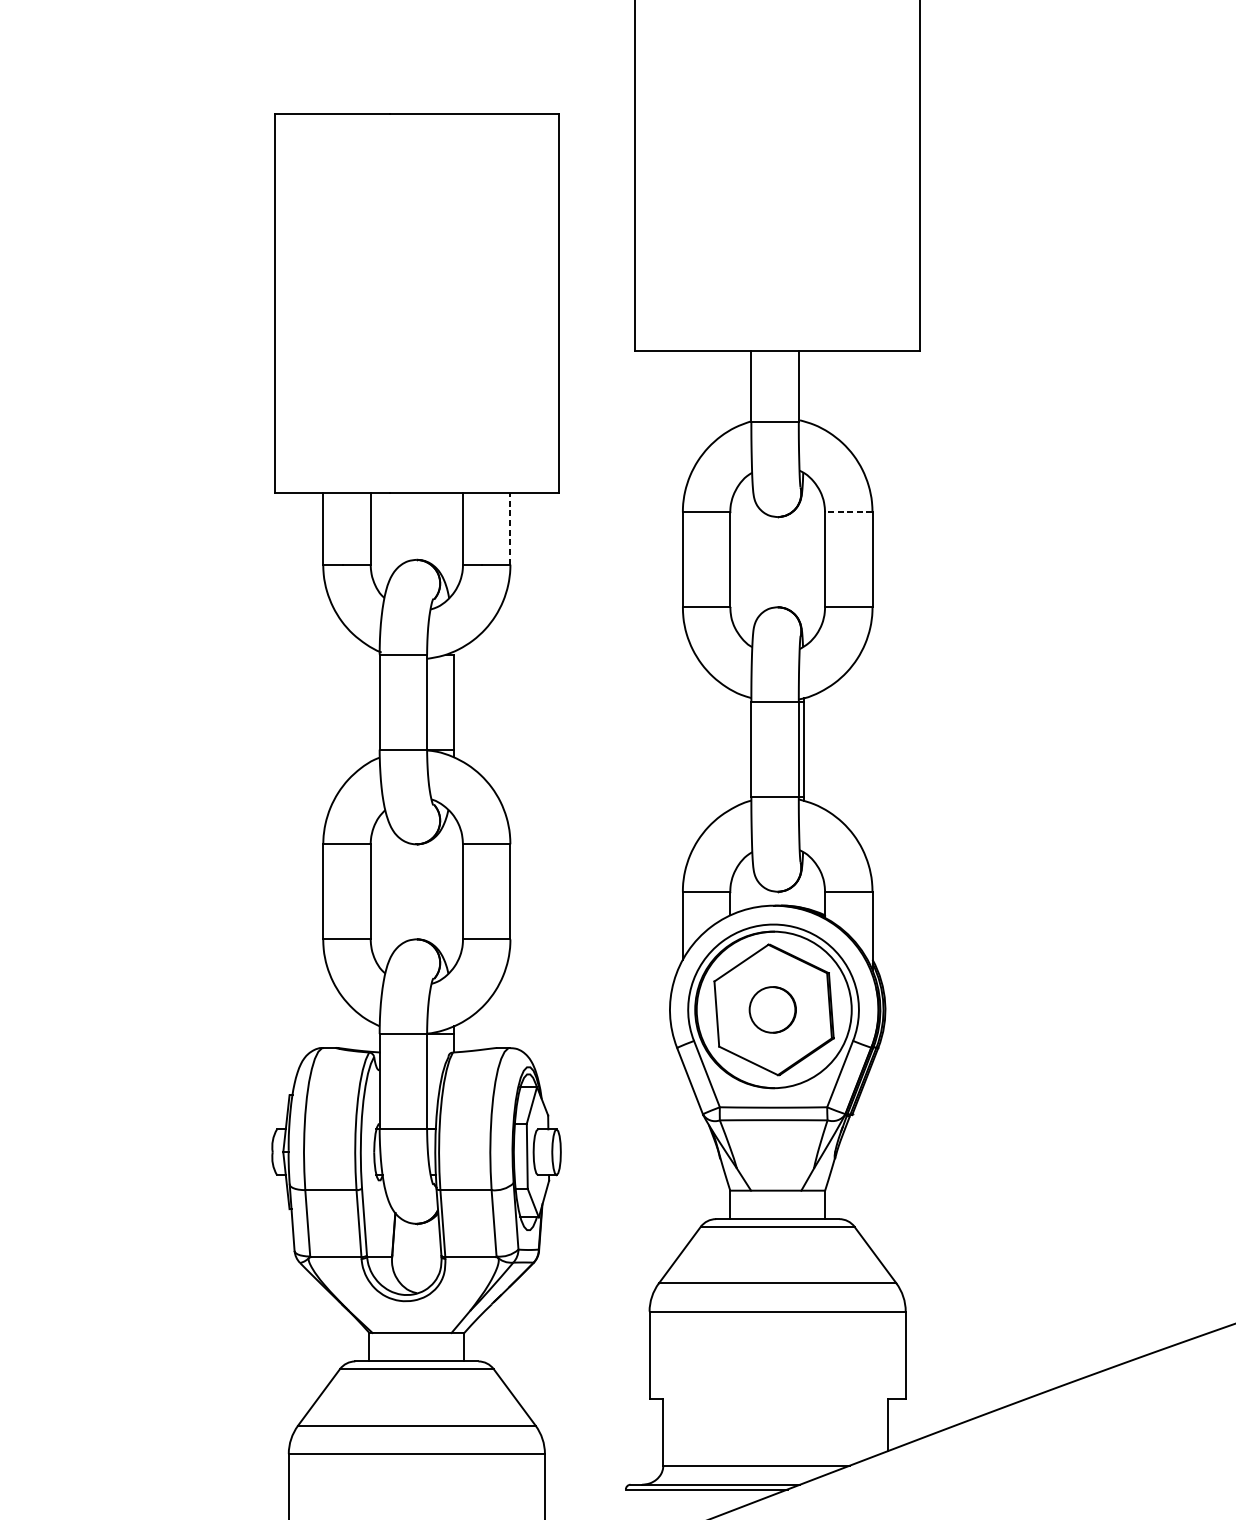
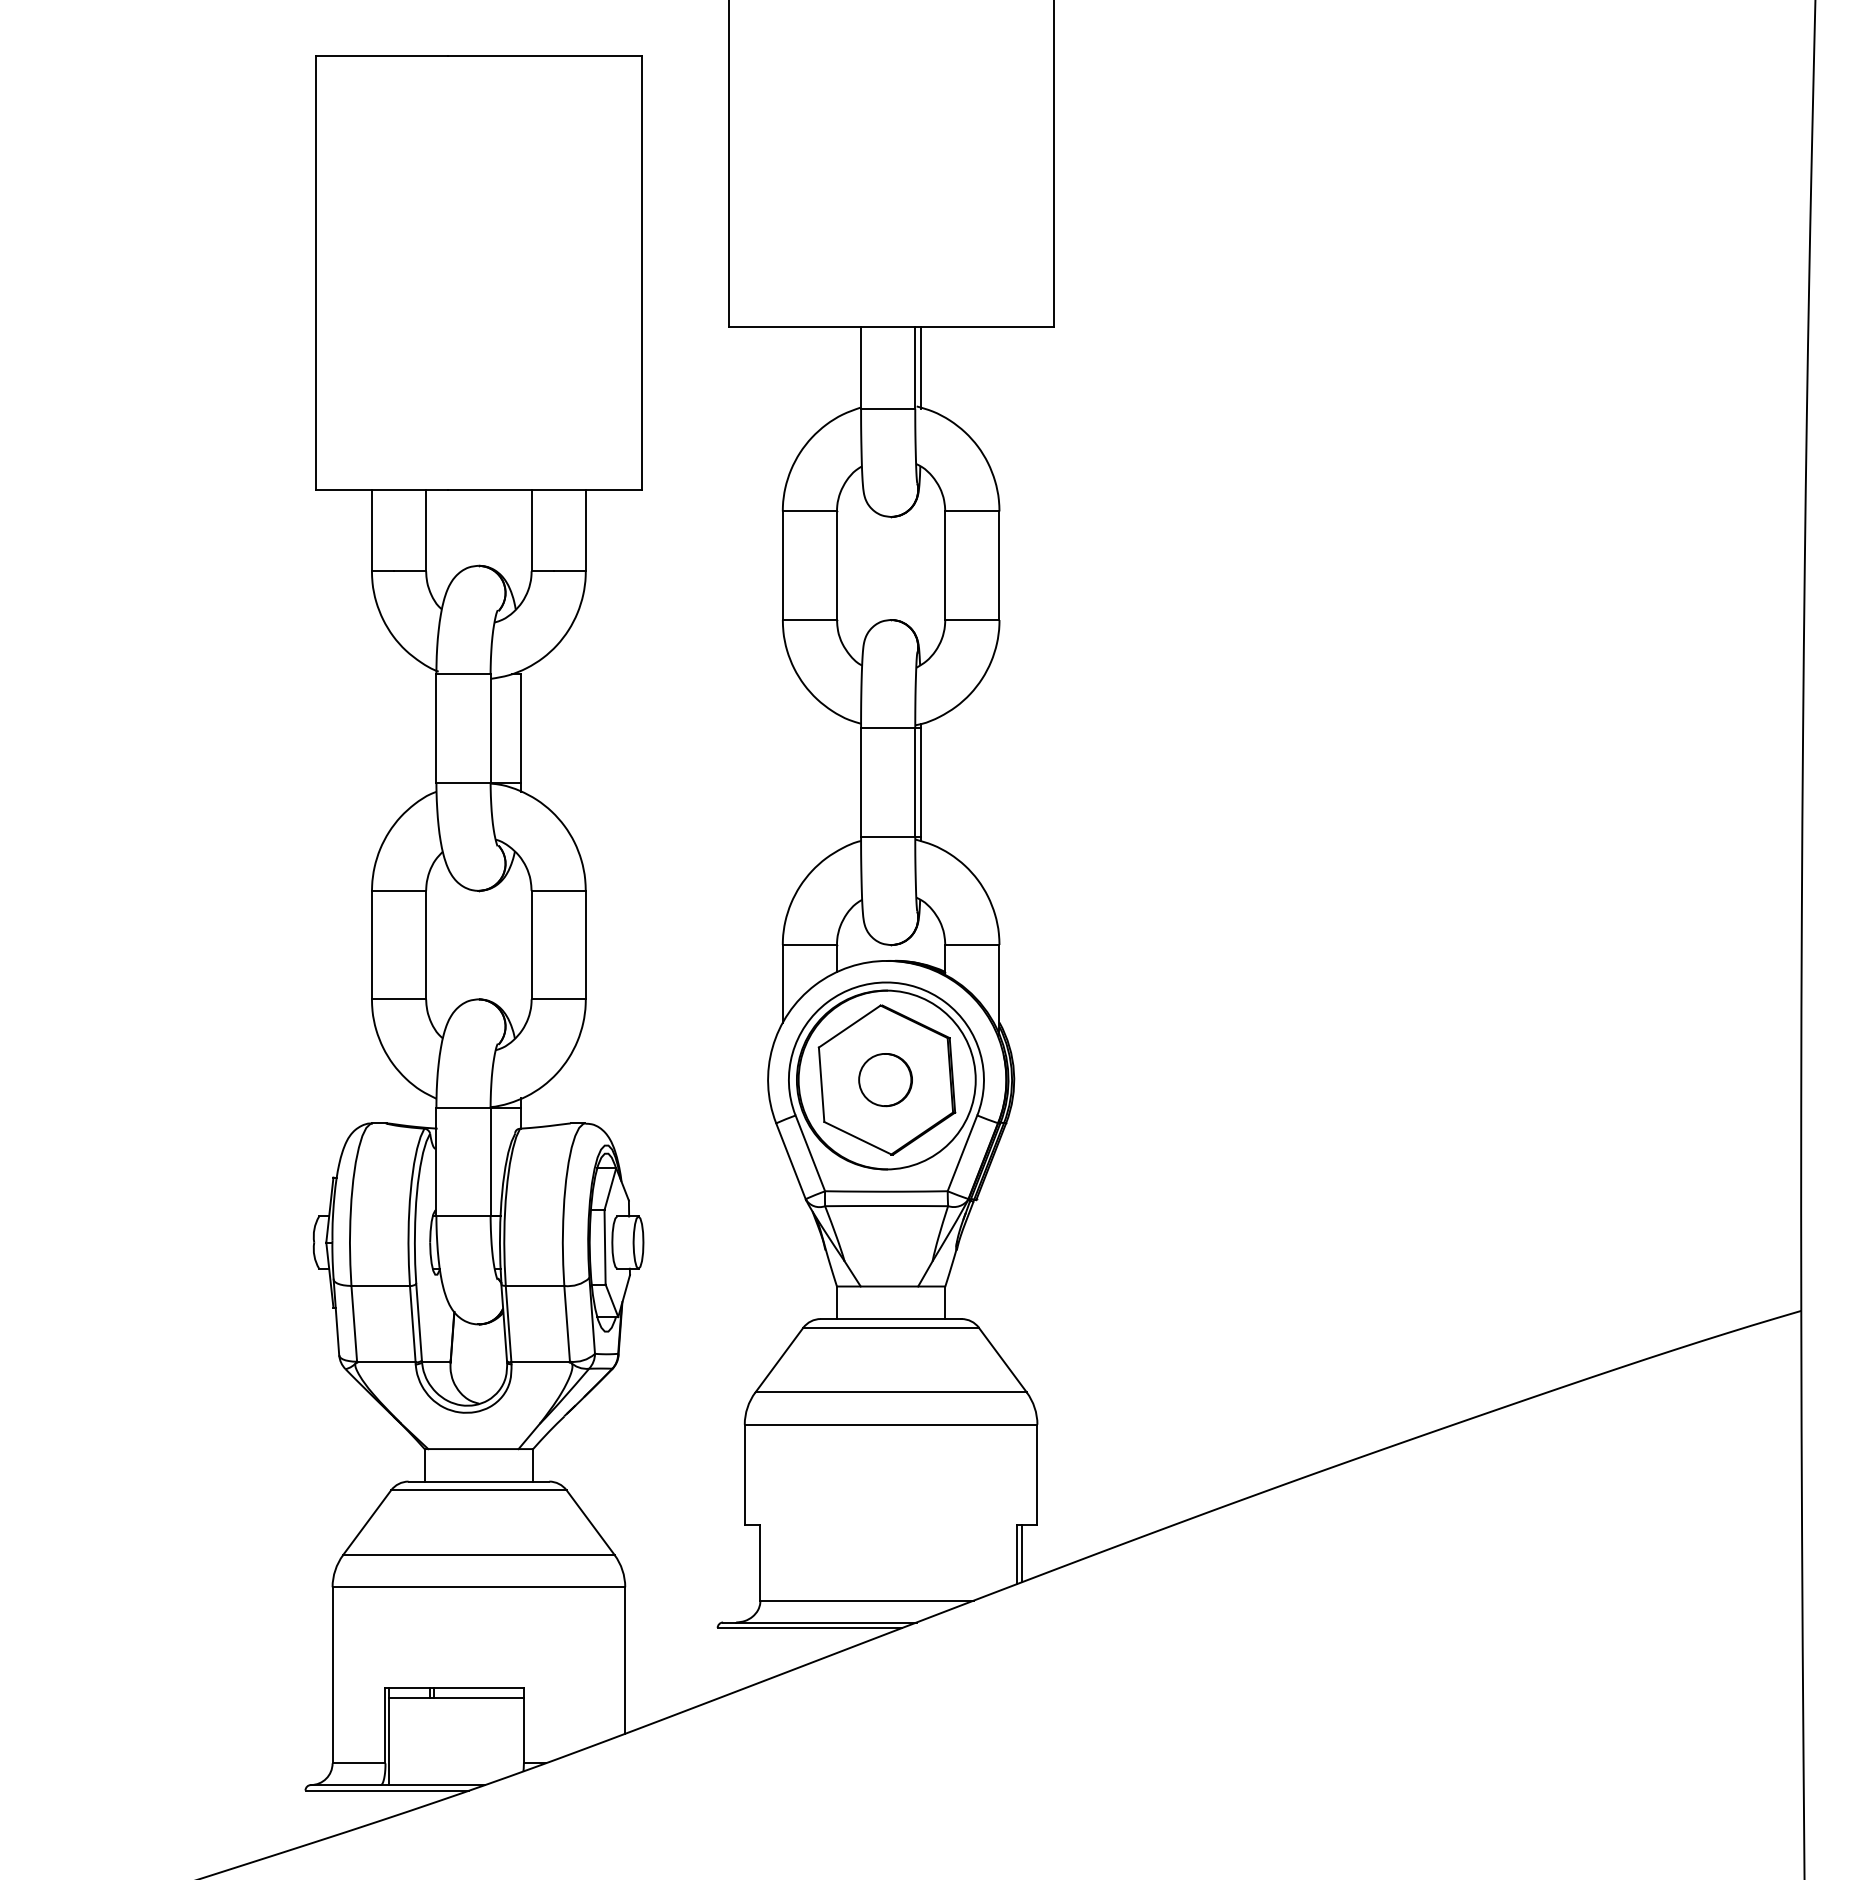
line: (804, 386) -> (921, 367), added
line: (848, 512) -> (971, 511), dashed -> solid
line: (510, 528) -> (585, 530), dashed -> solid
line: (891, 1424) -> (1021, 1553), added

